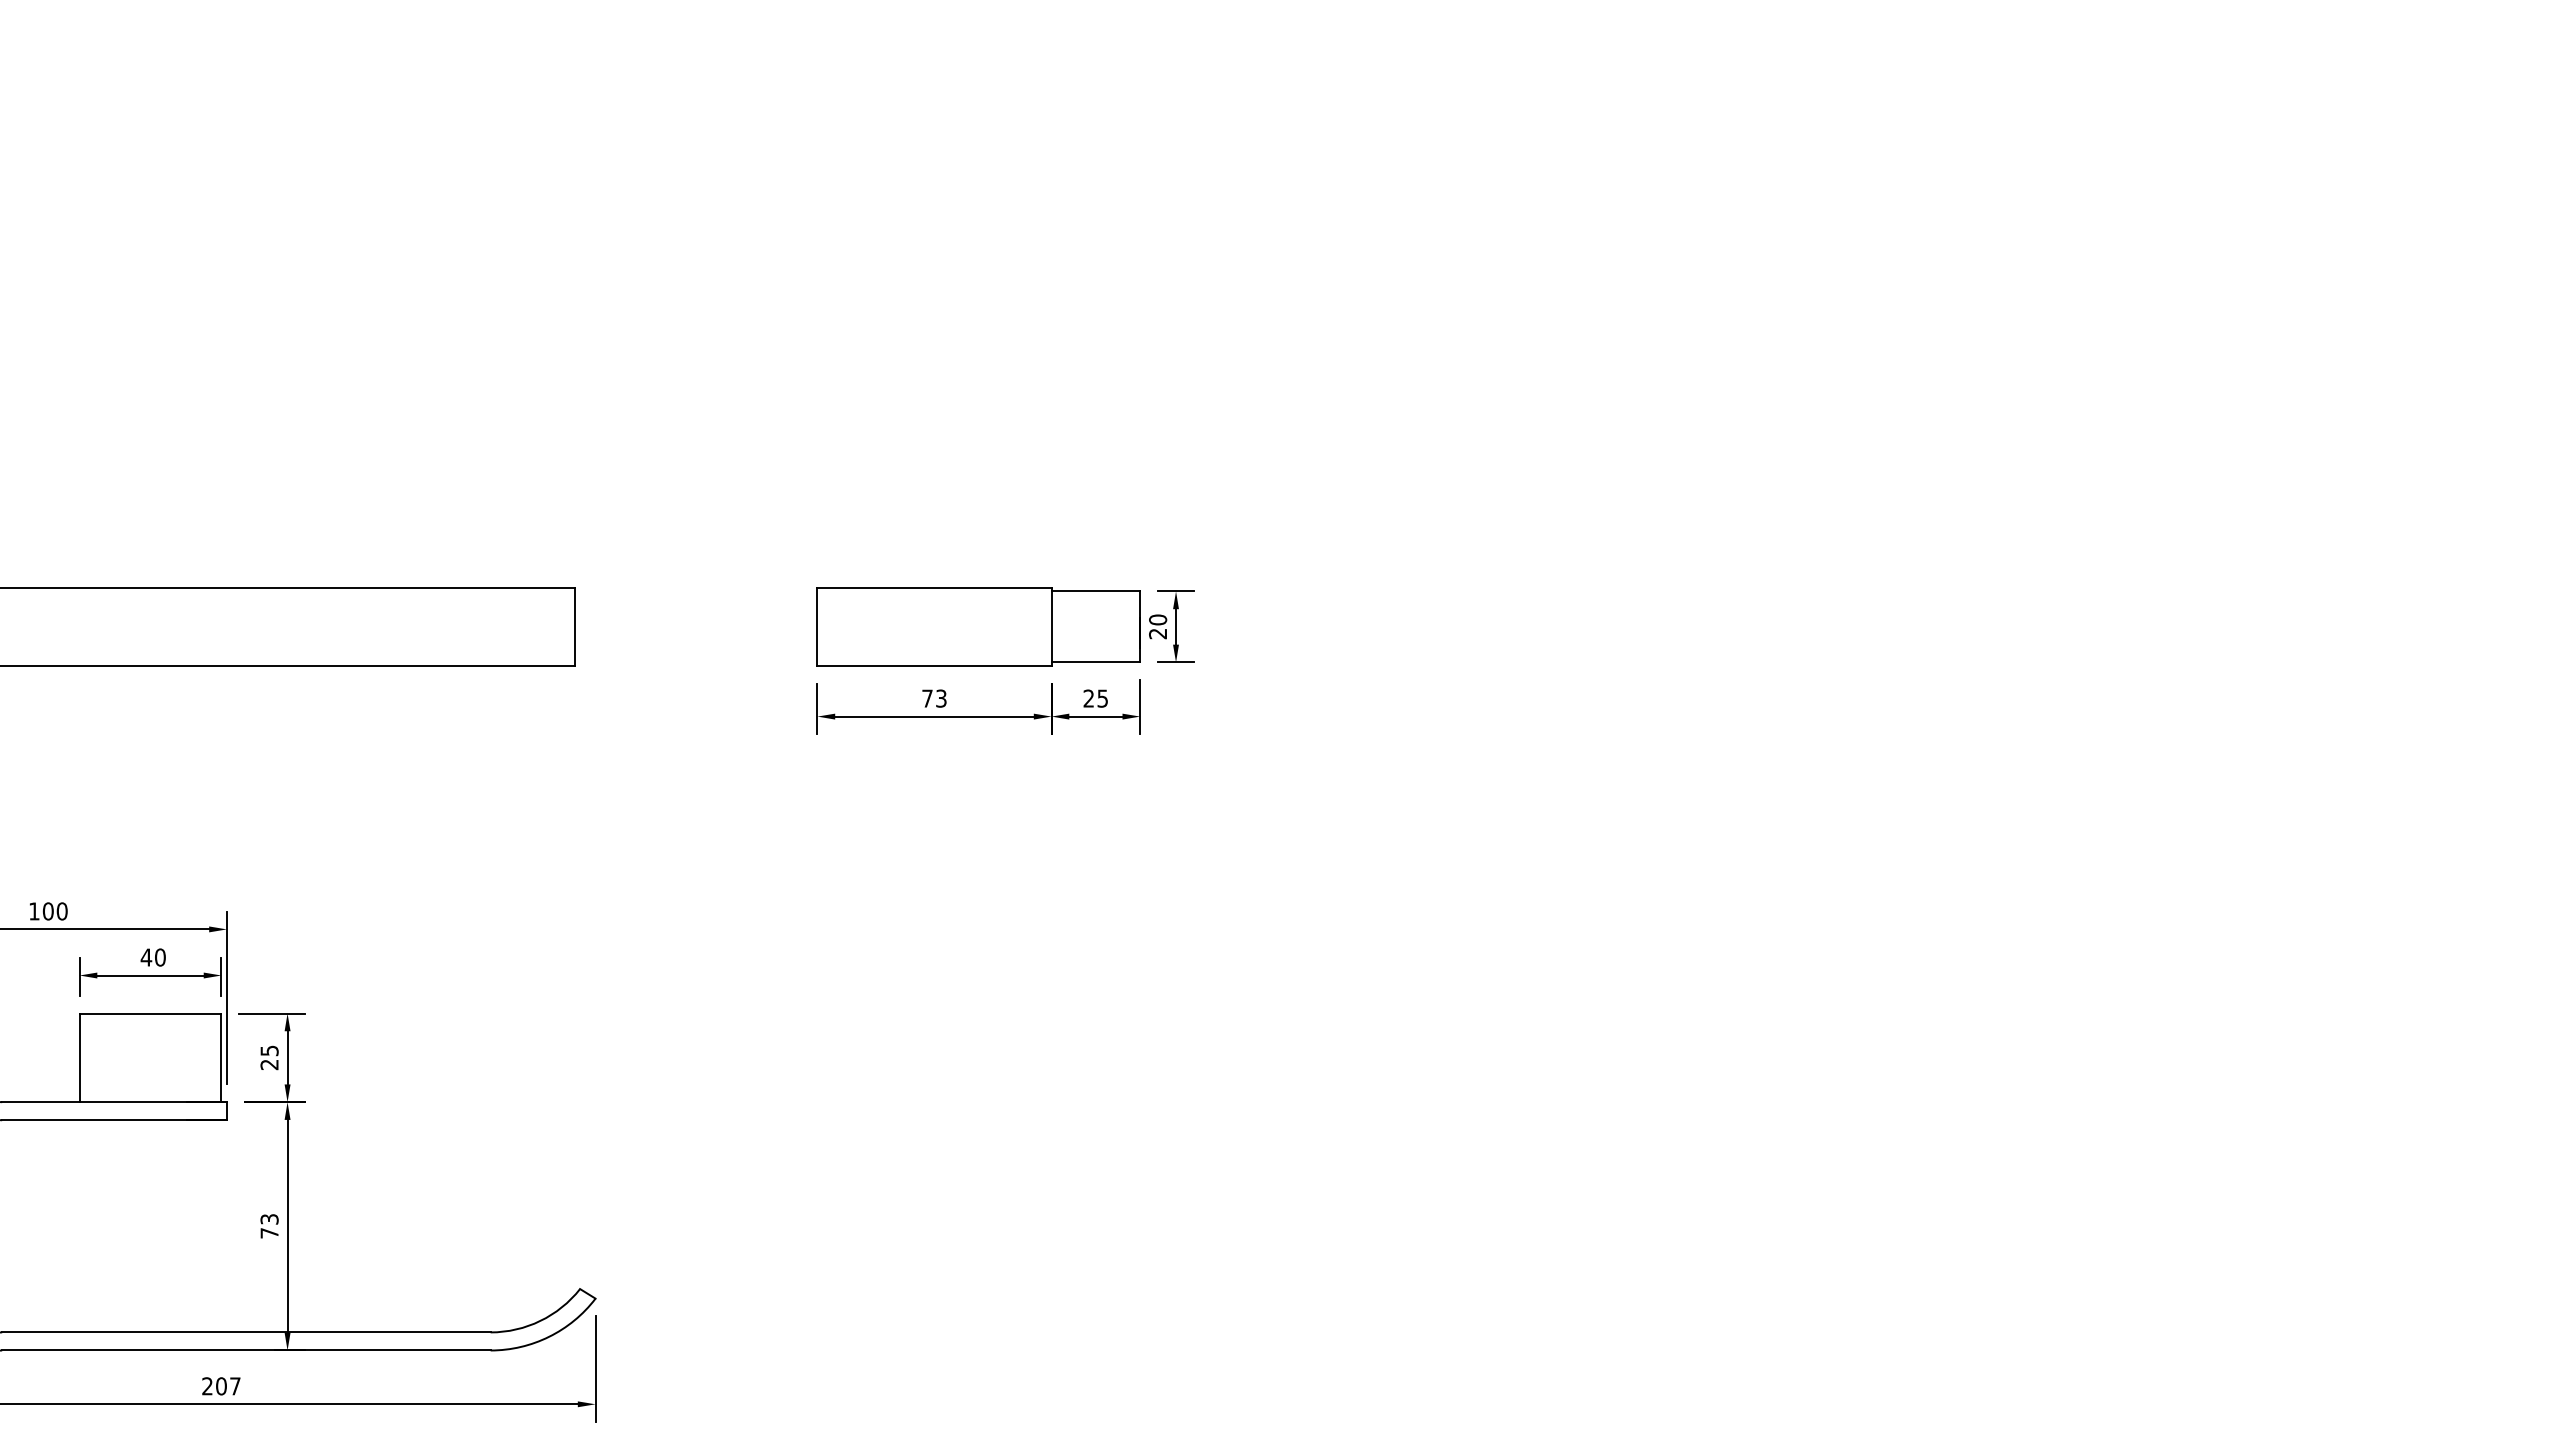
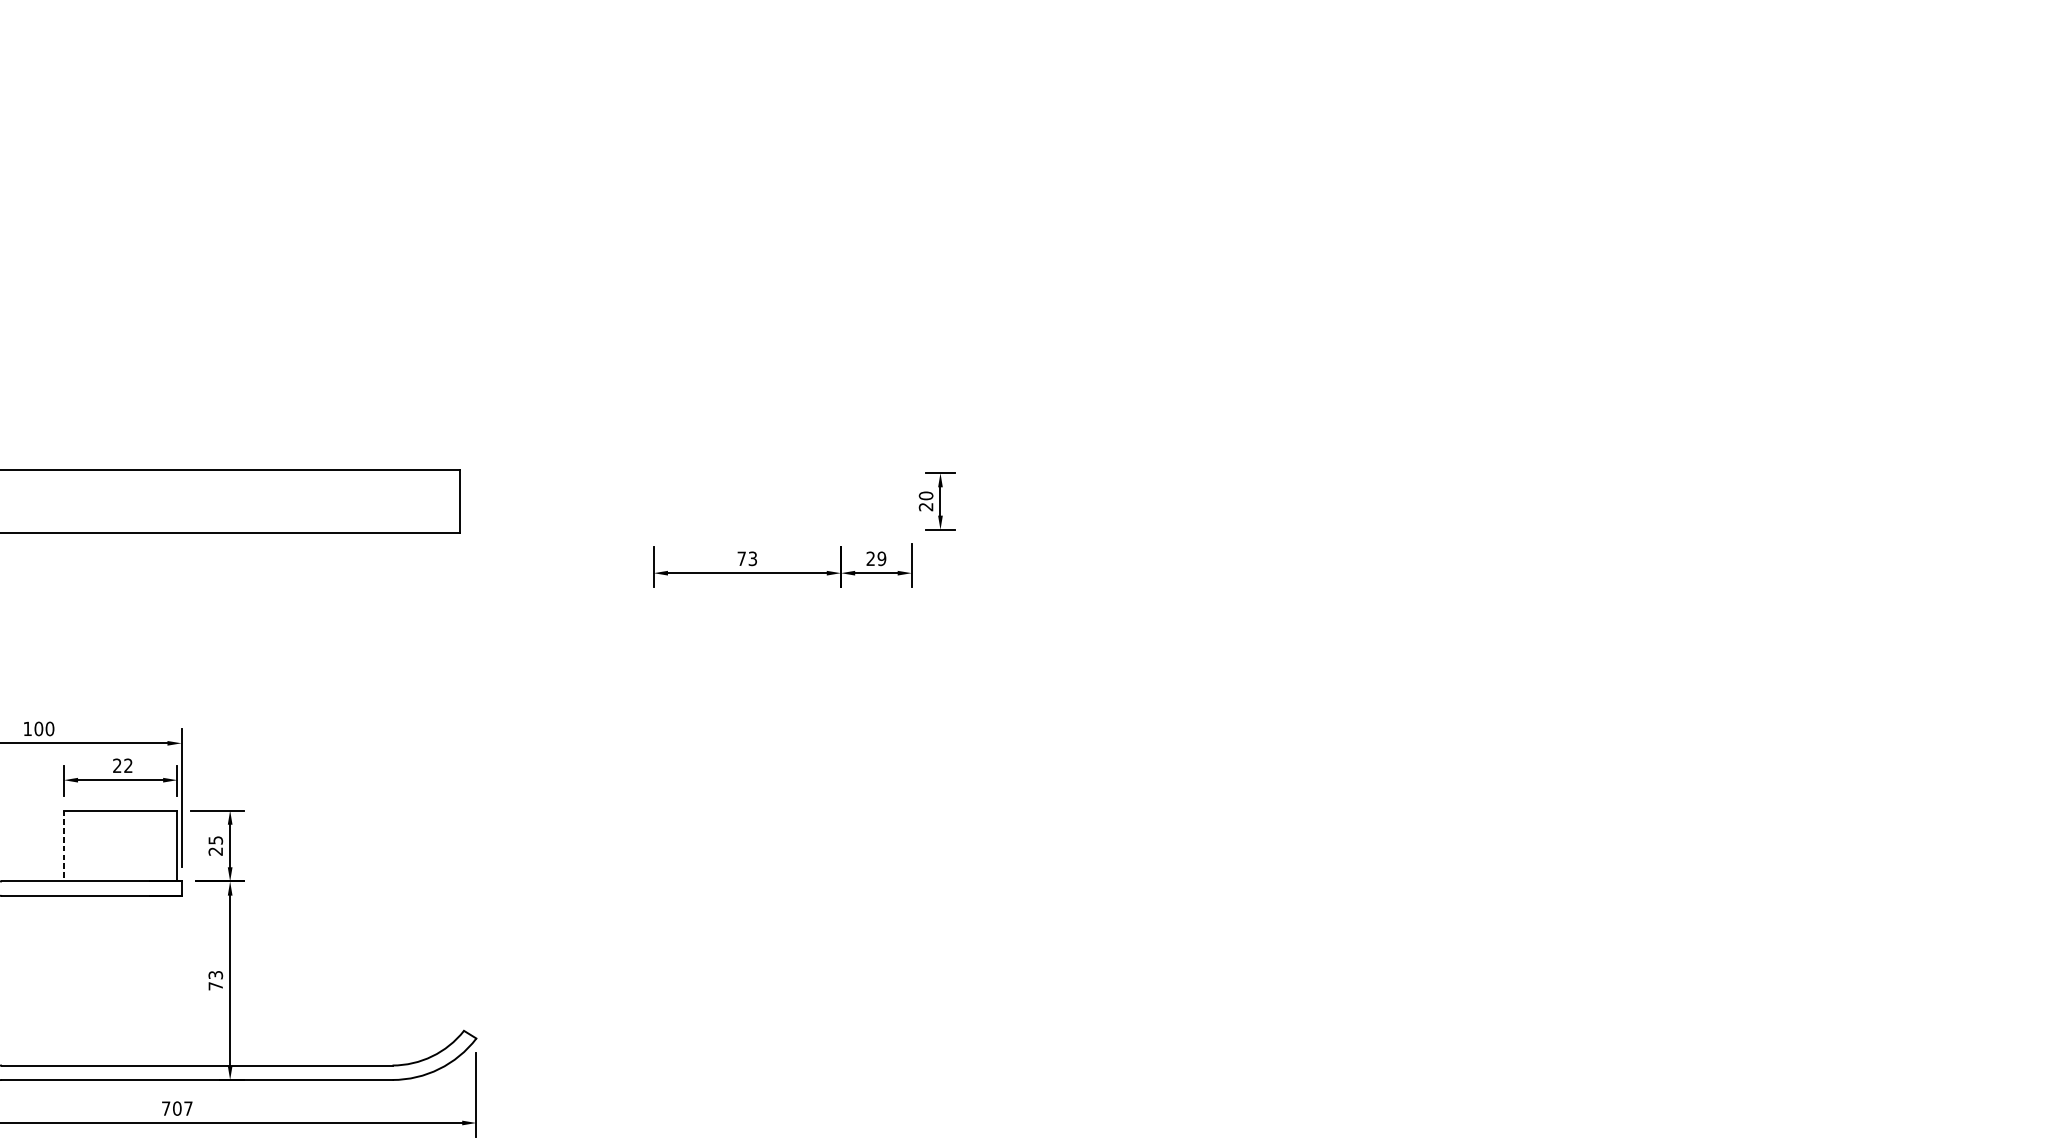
part: (978, 626) -> (782, 501), removed
text: (1102, 698) -> (881, 558), 25 -> 29
text: (152, 957) -> (122, 765), 40 -> 22
line: (79, 1058) -> (63, 846), solid -> dashed
text: (207, 1386) -> (166, 1108), 207 -> 707

